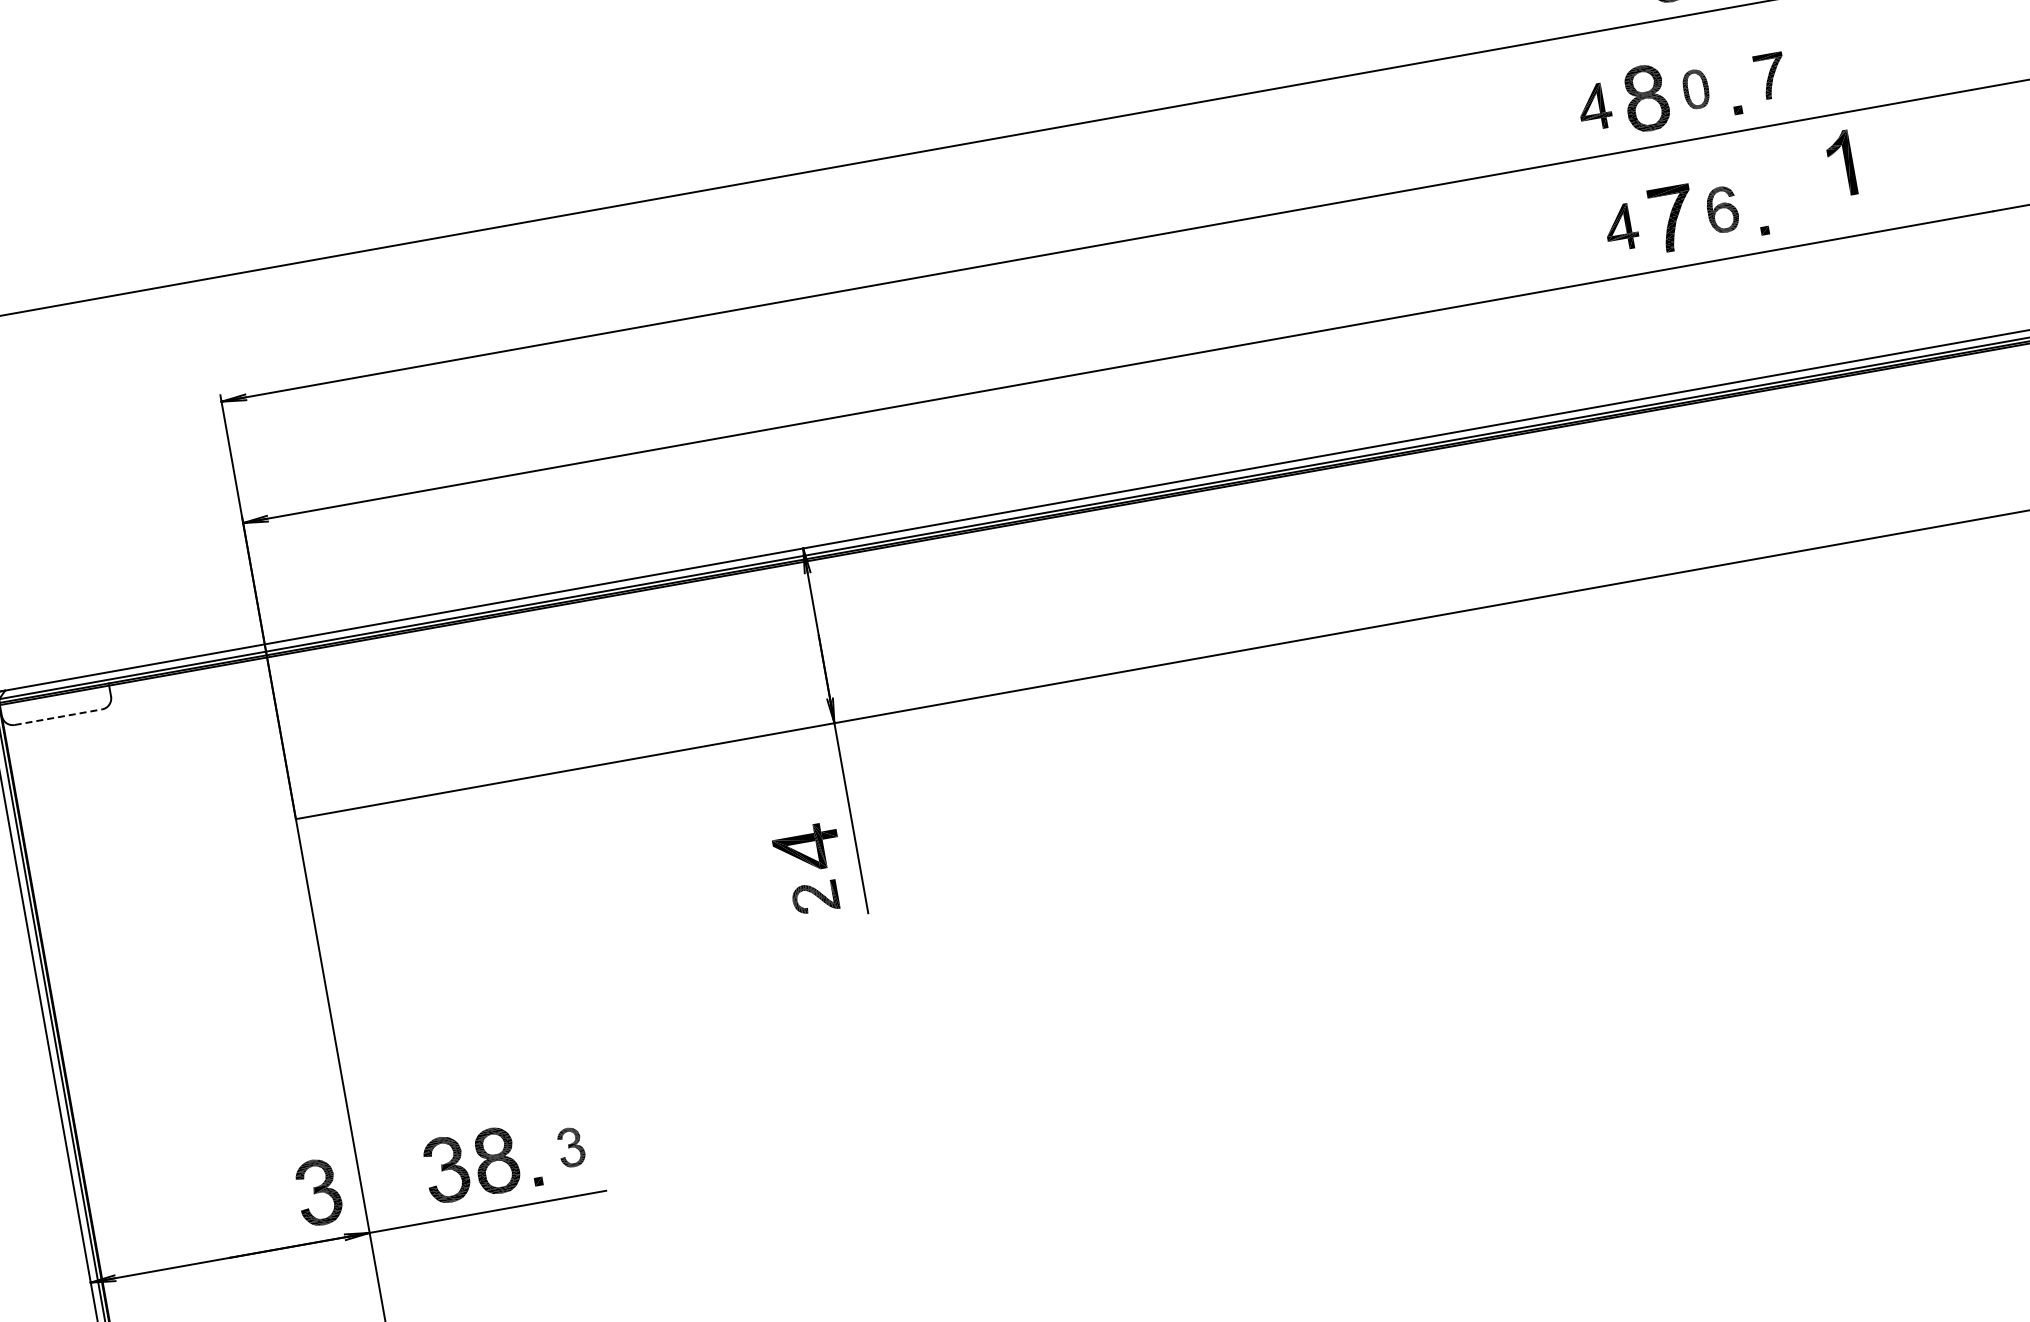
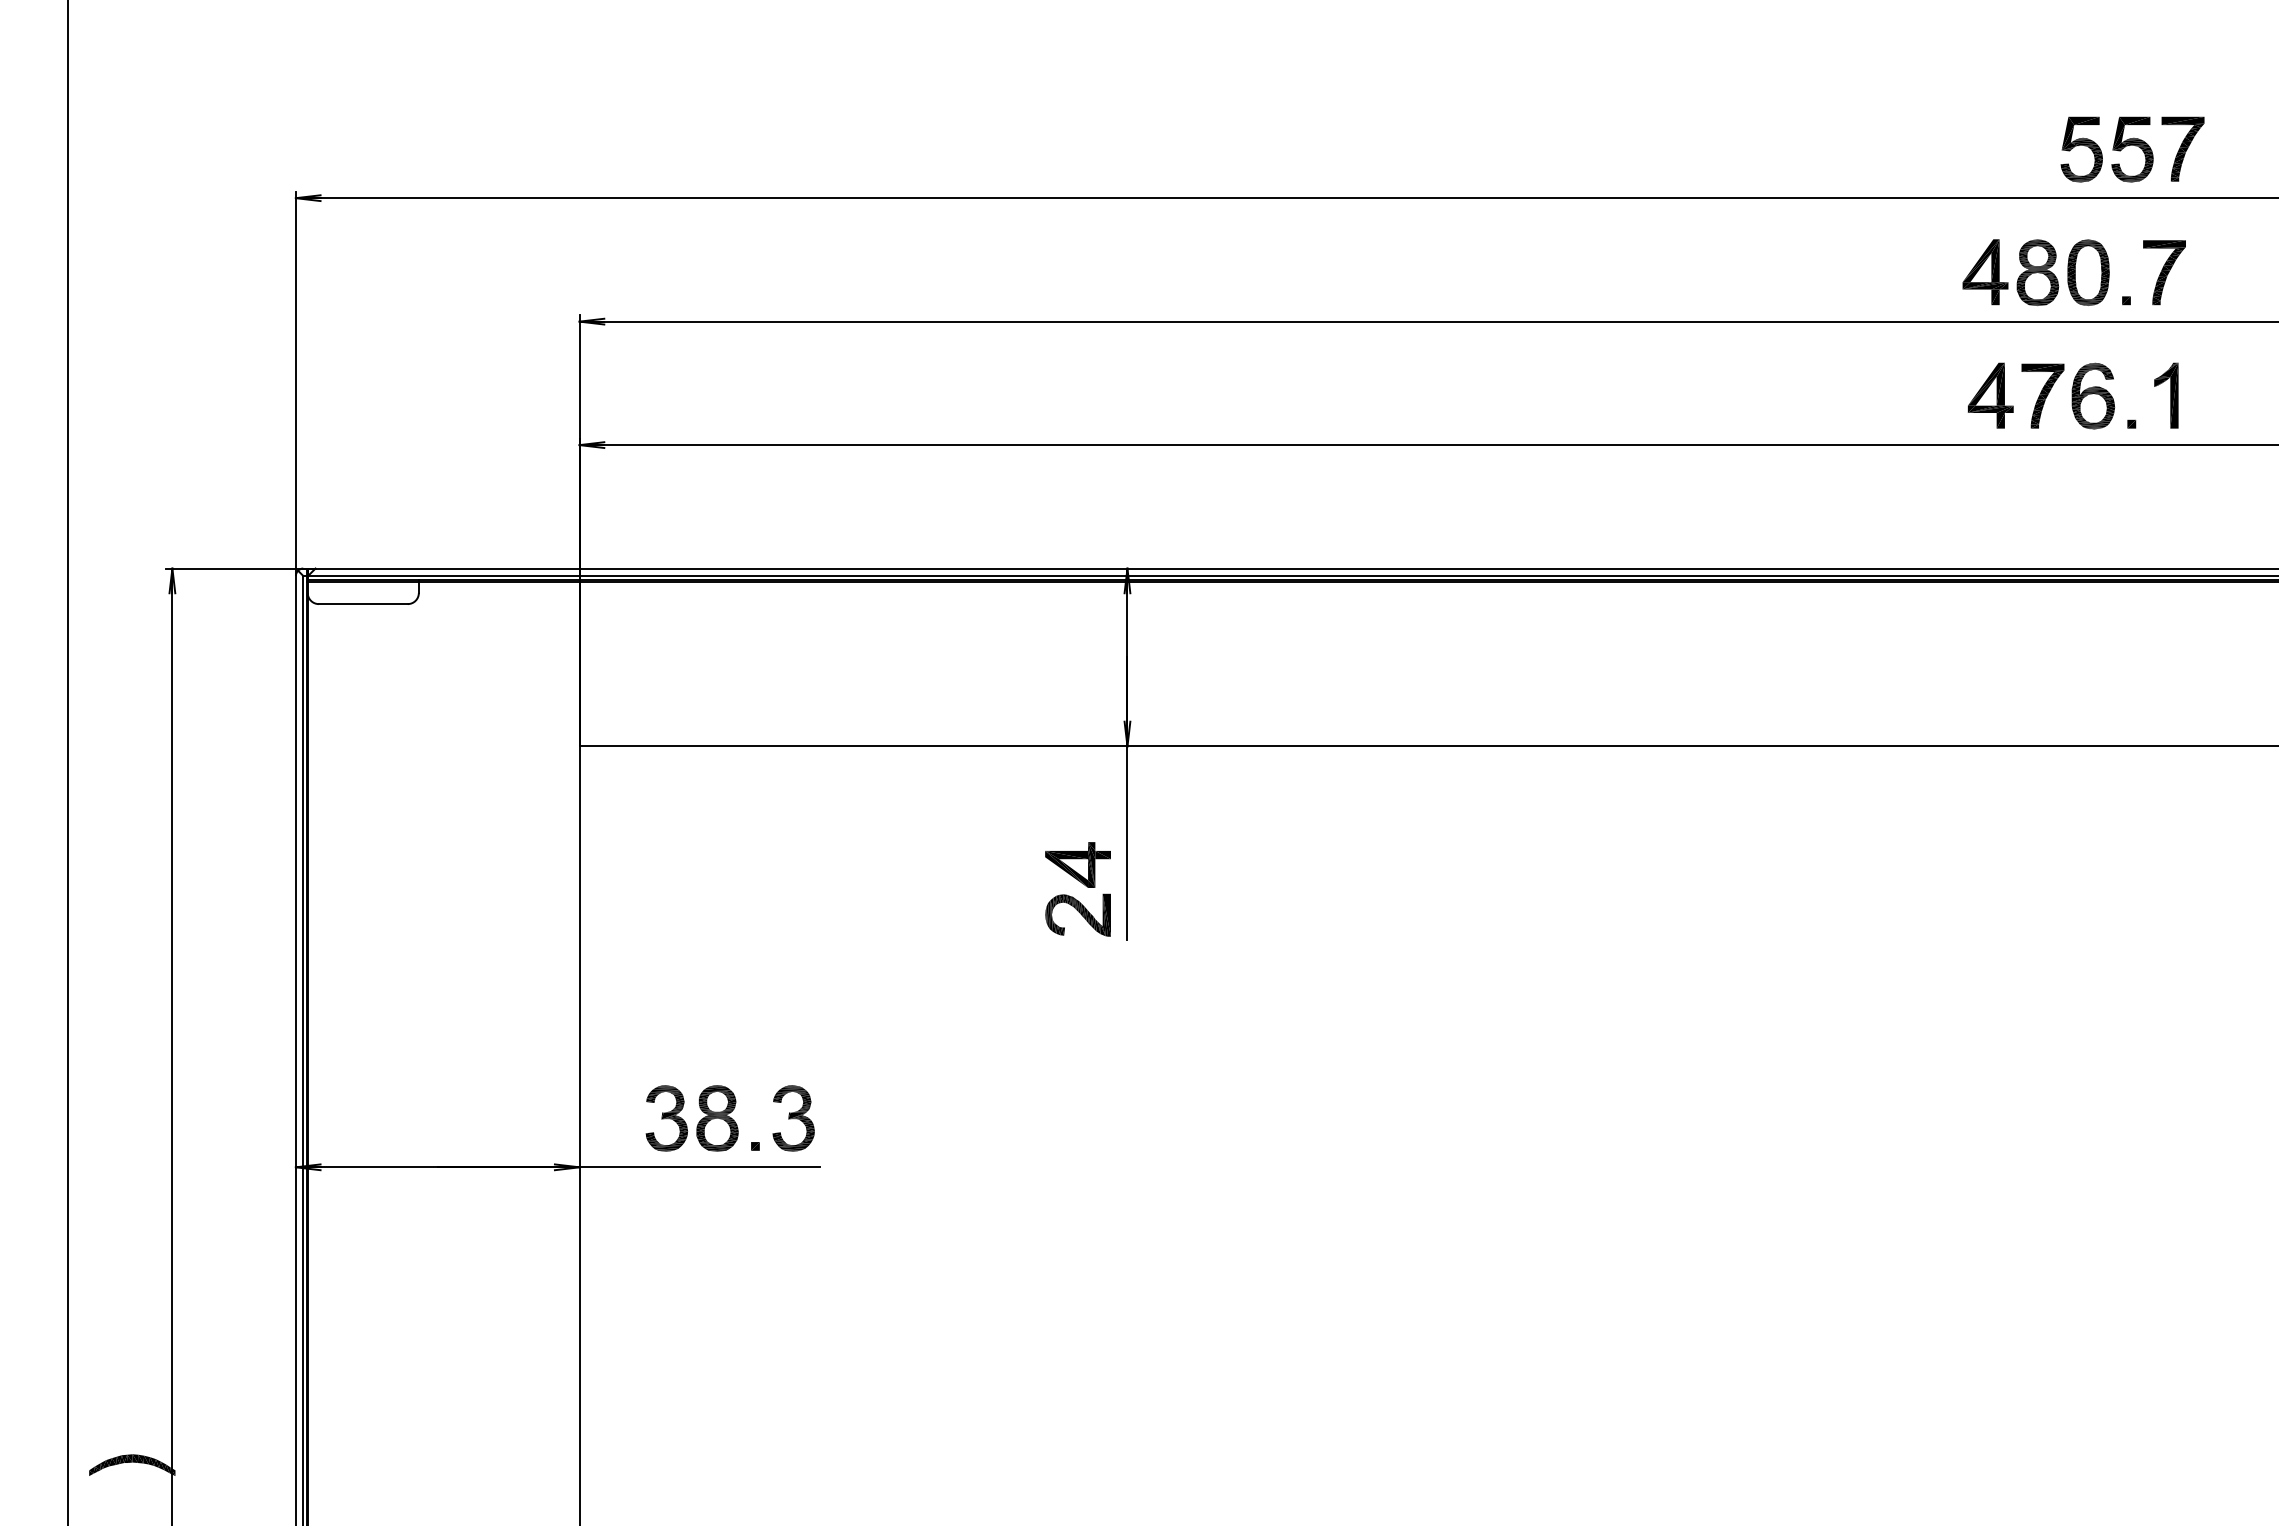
part: (1770, 75) -> (2164, 272), size x1.43
part: (1696, 89) -> (2088, 272), size x1.67
part: (1594, 107) -> (1985, 272), size x1.43
part: (1841, 163) -> (2166, 395), moved
part: (1722, 209) -> (2093, 395), size x1.43
part: (1621, 227) -> (1990, 395), size x1.43
line: (58, 717) -> (363, 604), dashed -> solid
part: (814, 897) -> (1077, 914), size x1.43
part: (571, 1147) -> (793, 1118), size x1.67
part: (318, 1192) -> (536, 1118), removed

